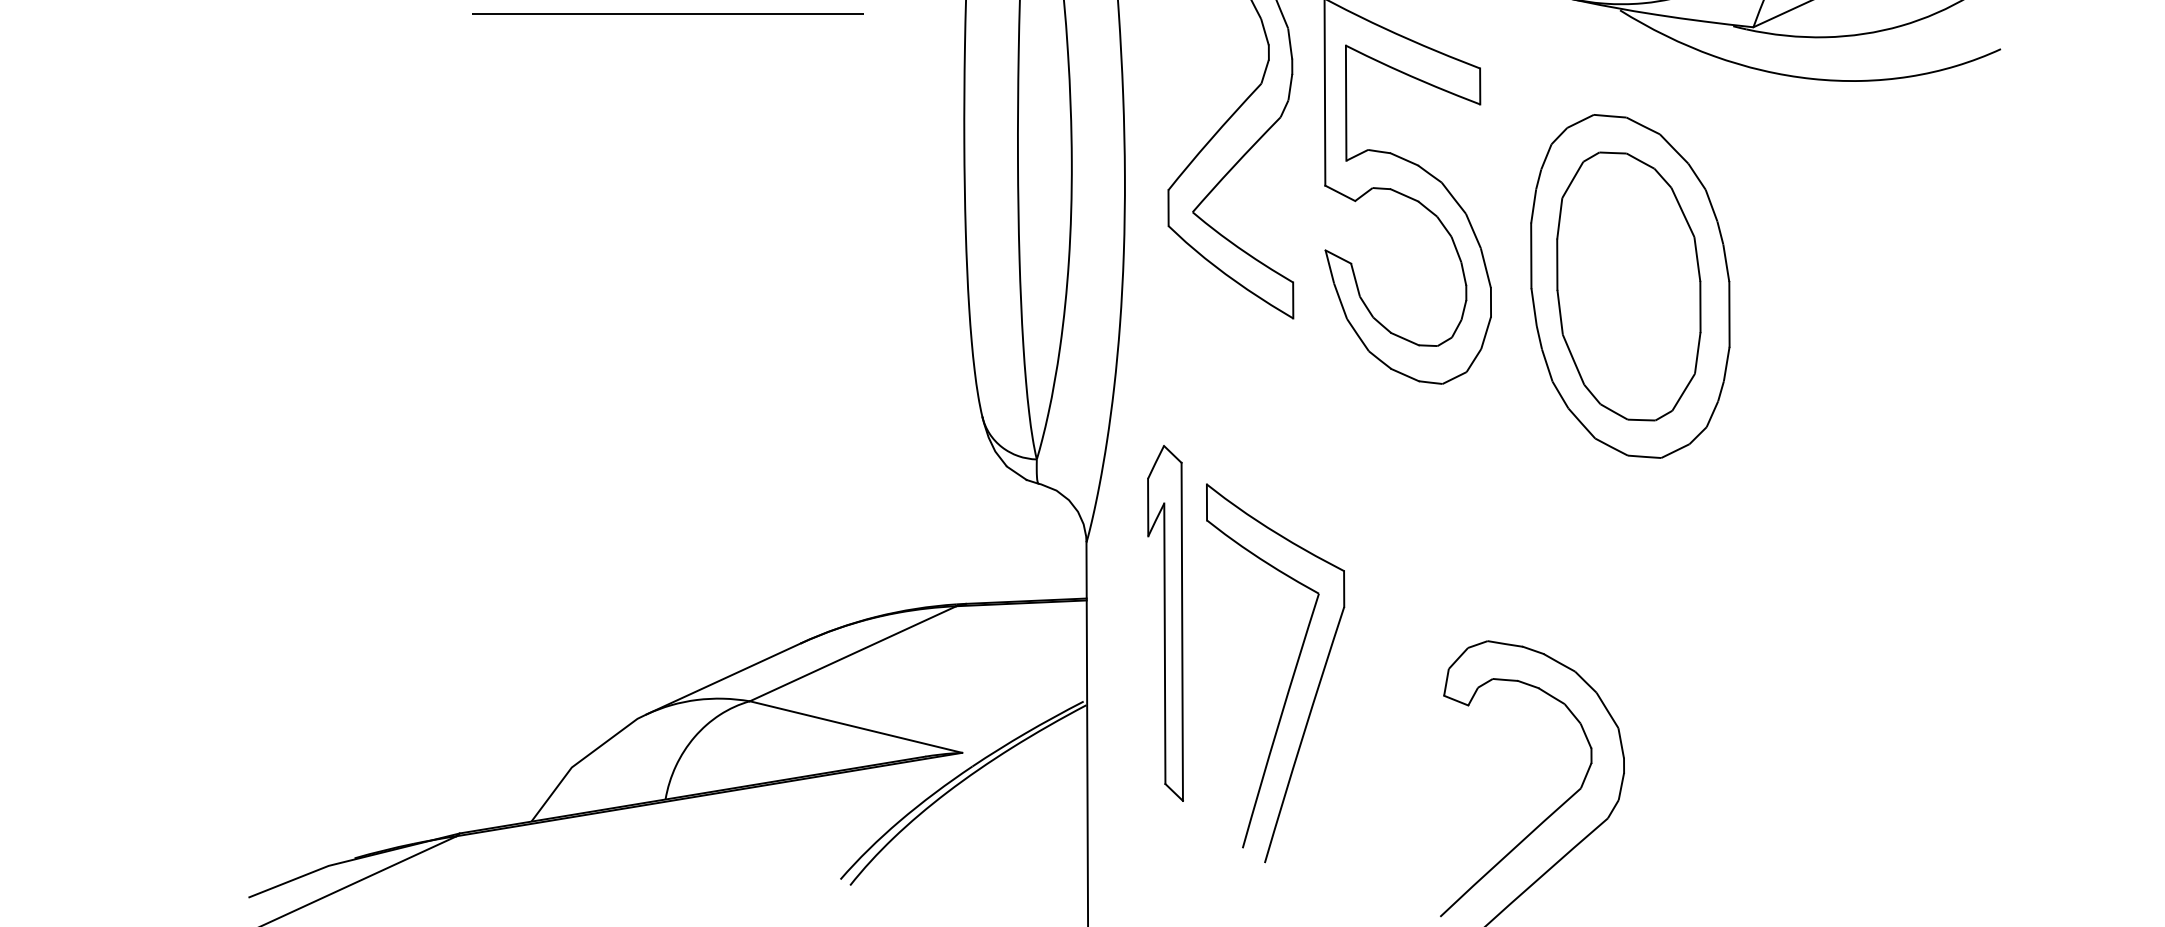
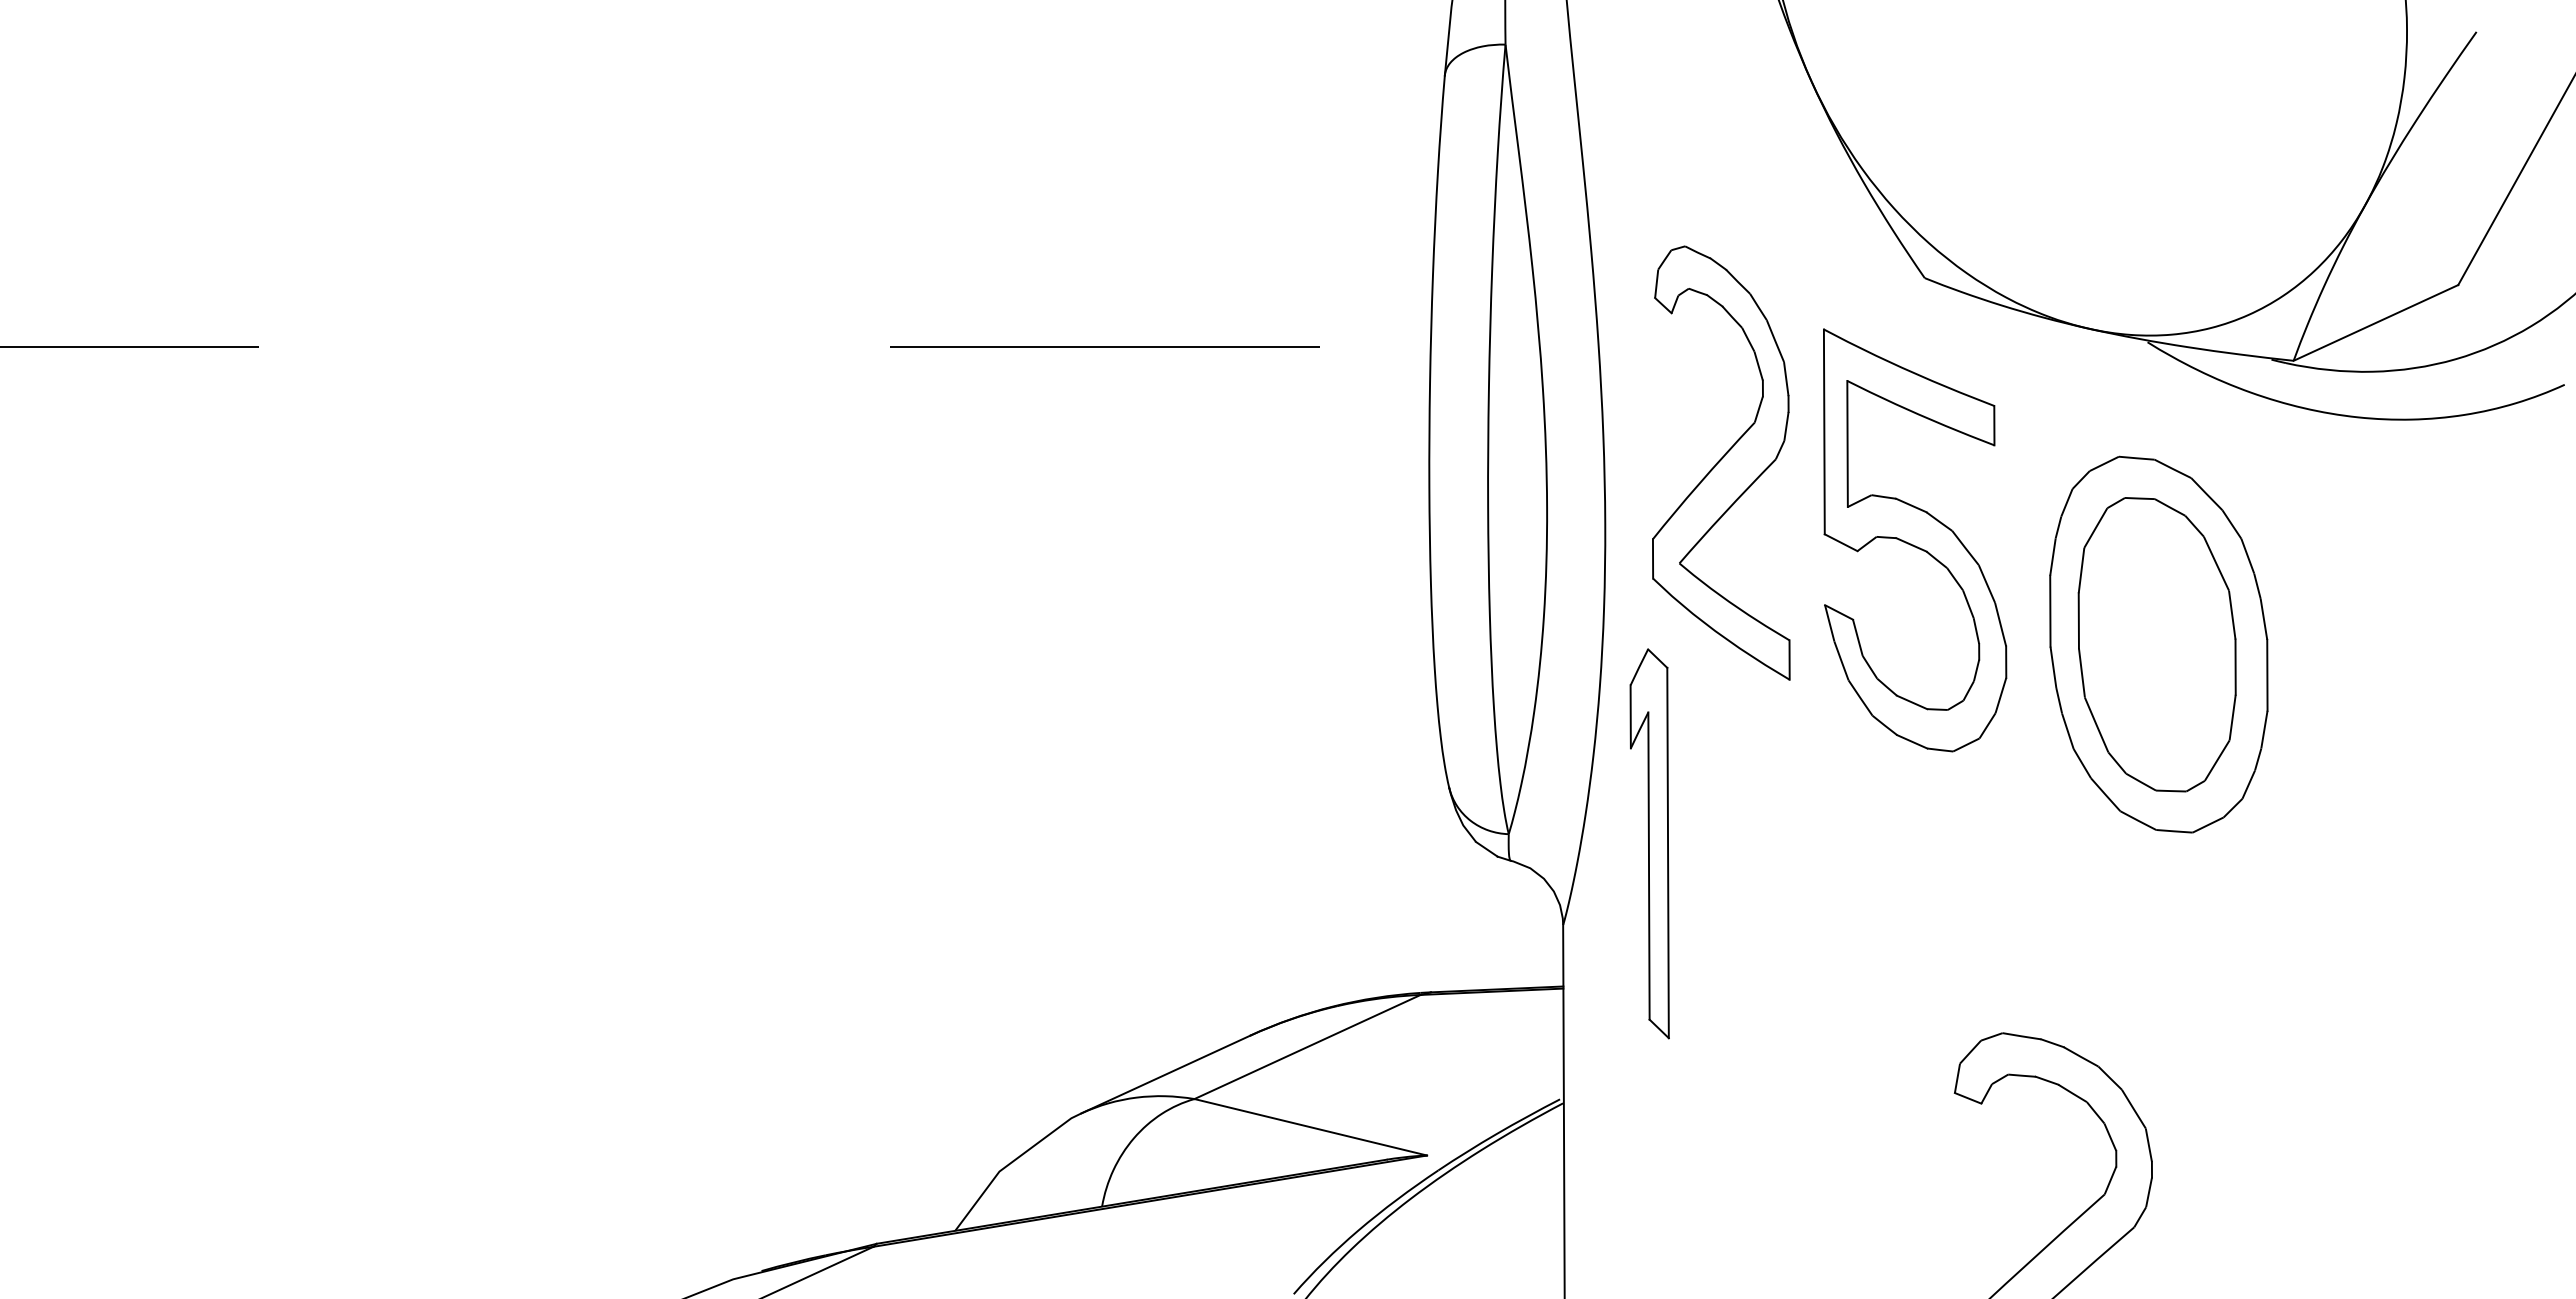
part: (1165, 623) -> (1649, 843), moved
part: (1291, 678) -> (1787, 1074), removed

